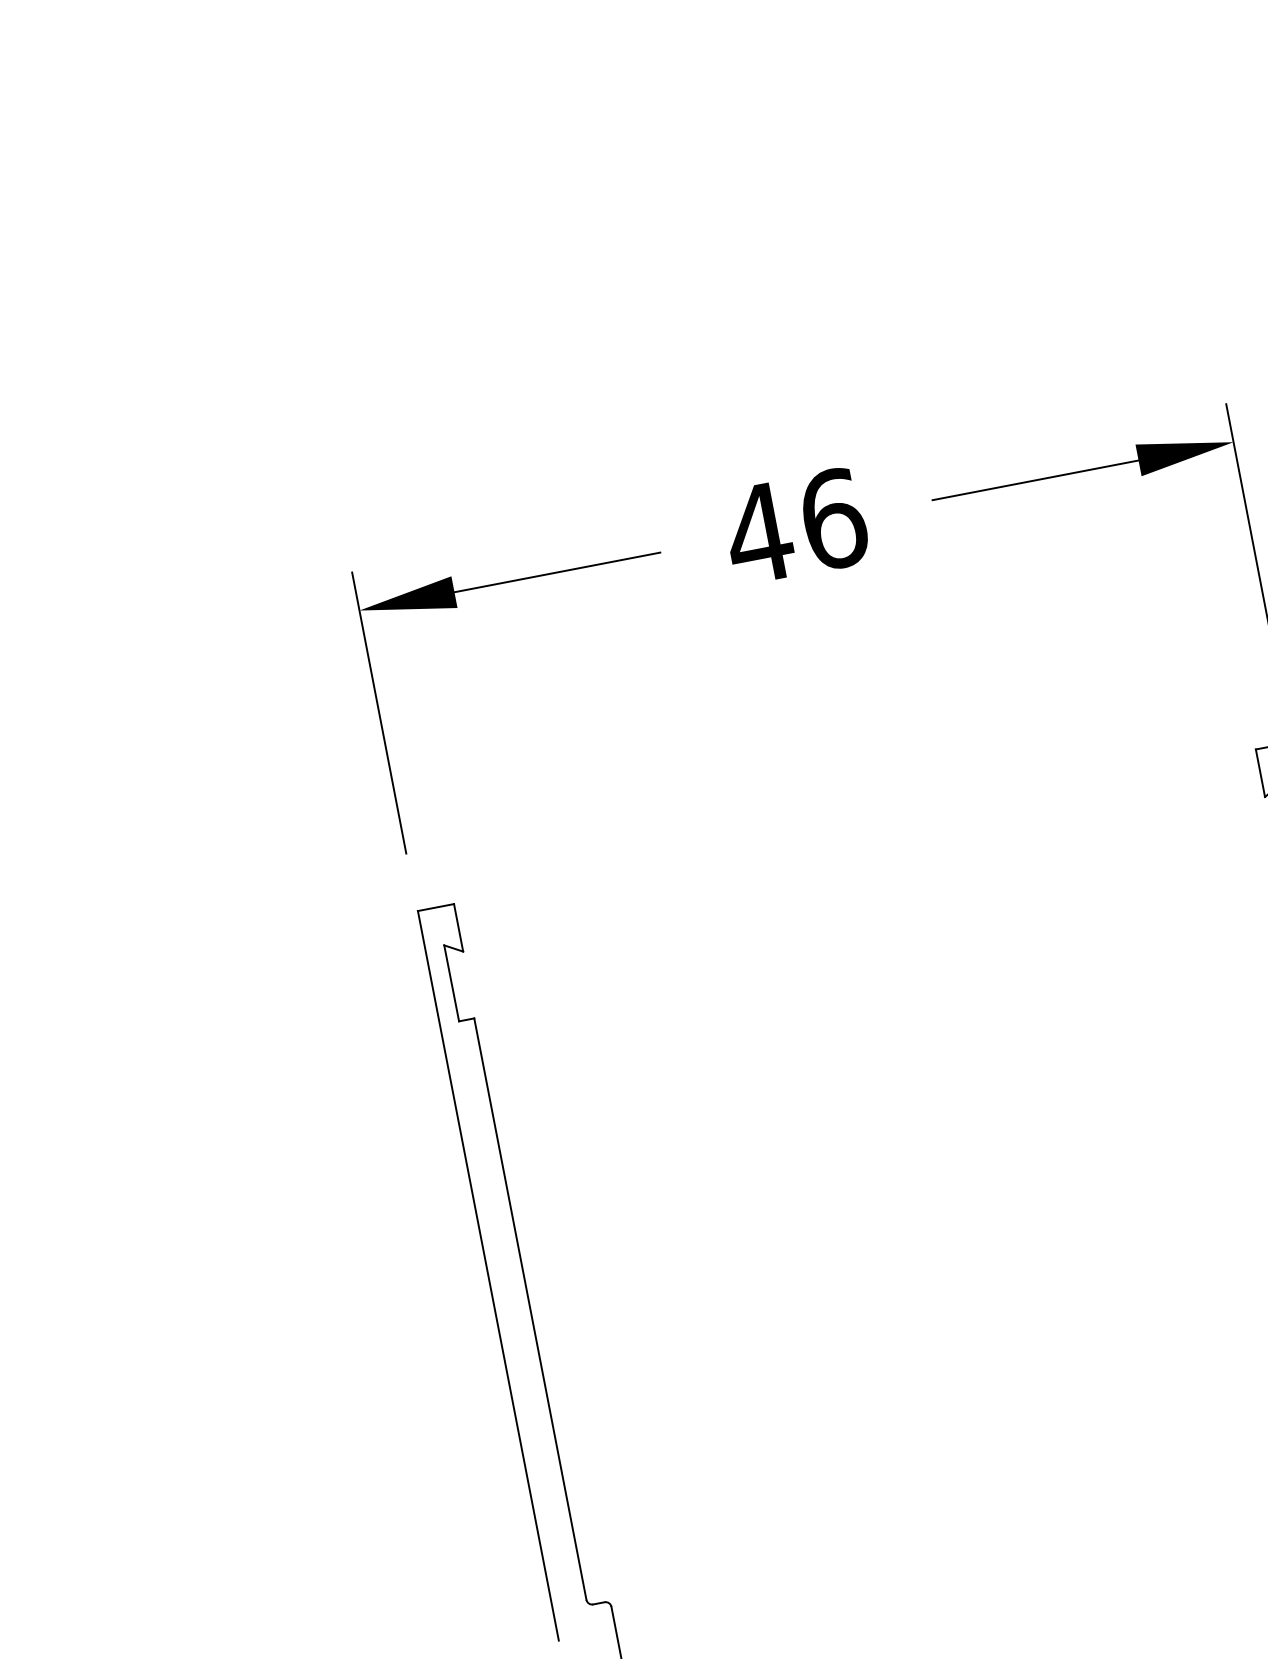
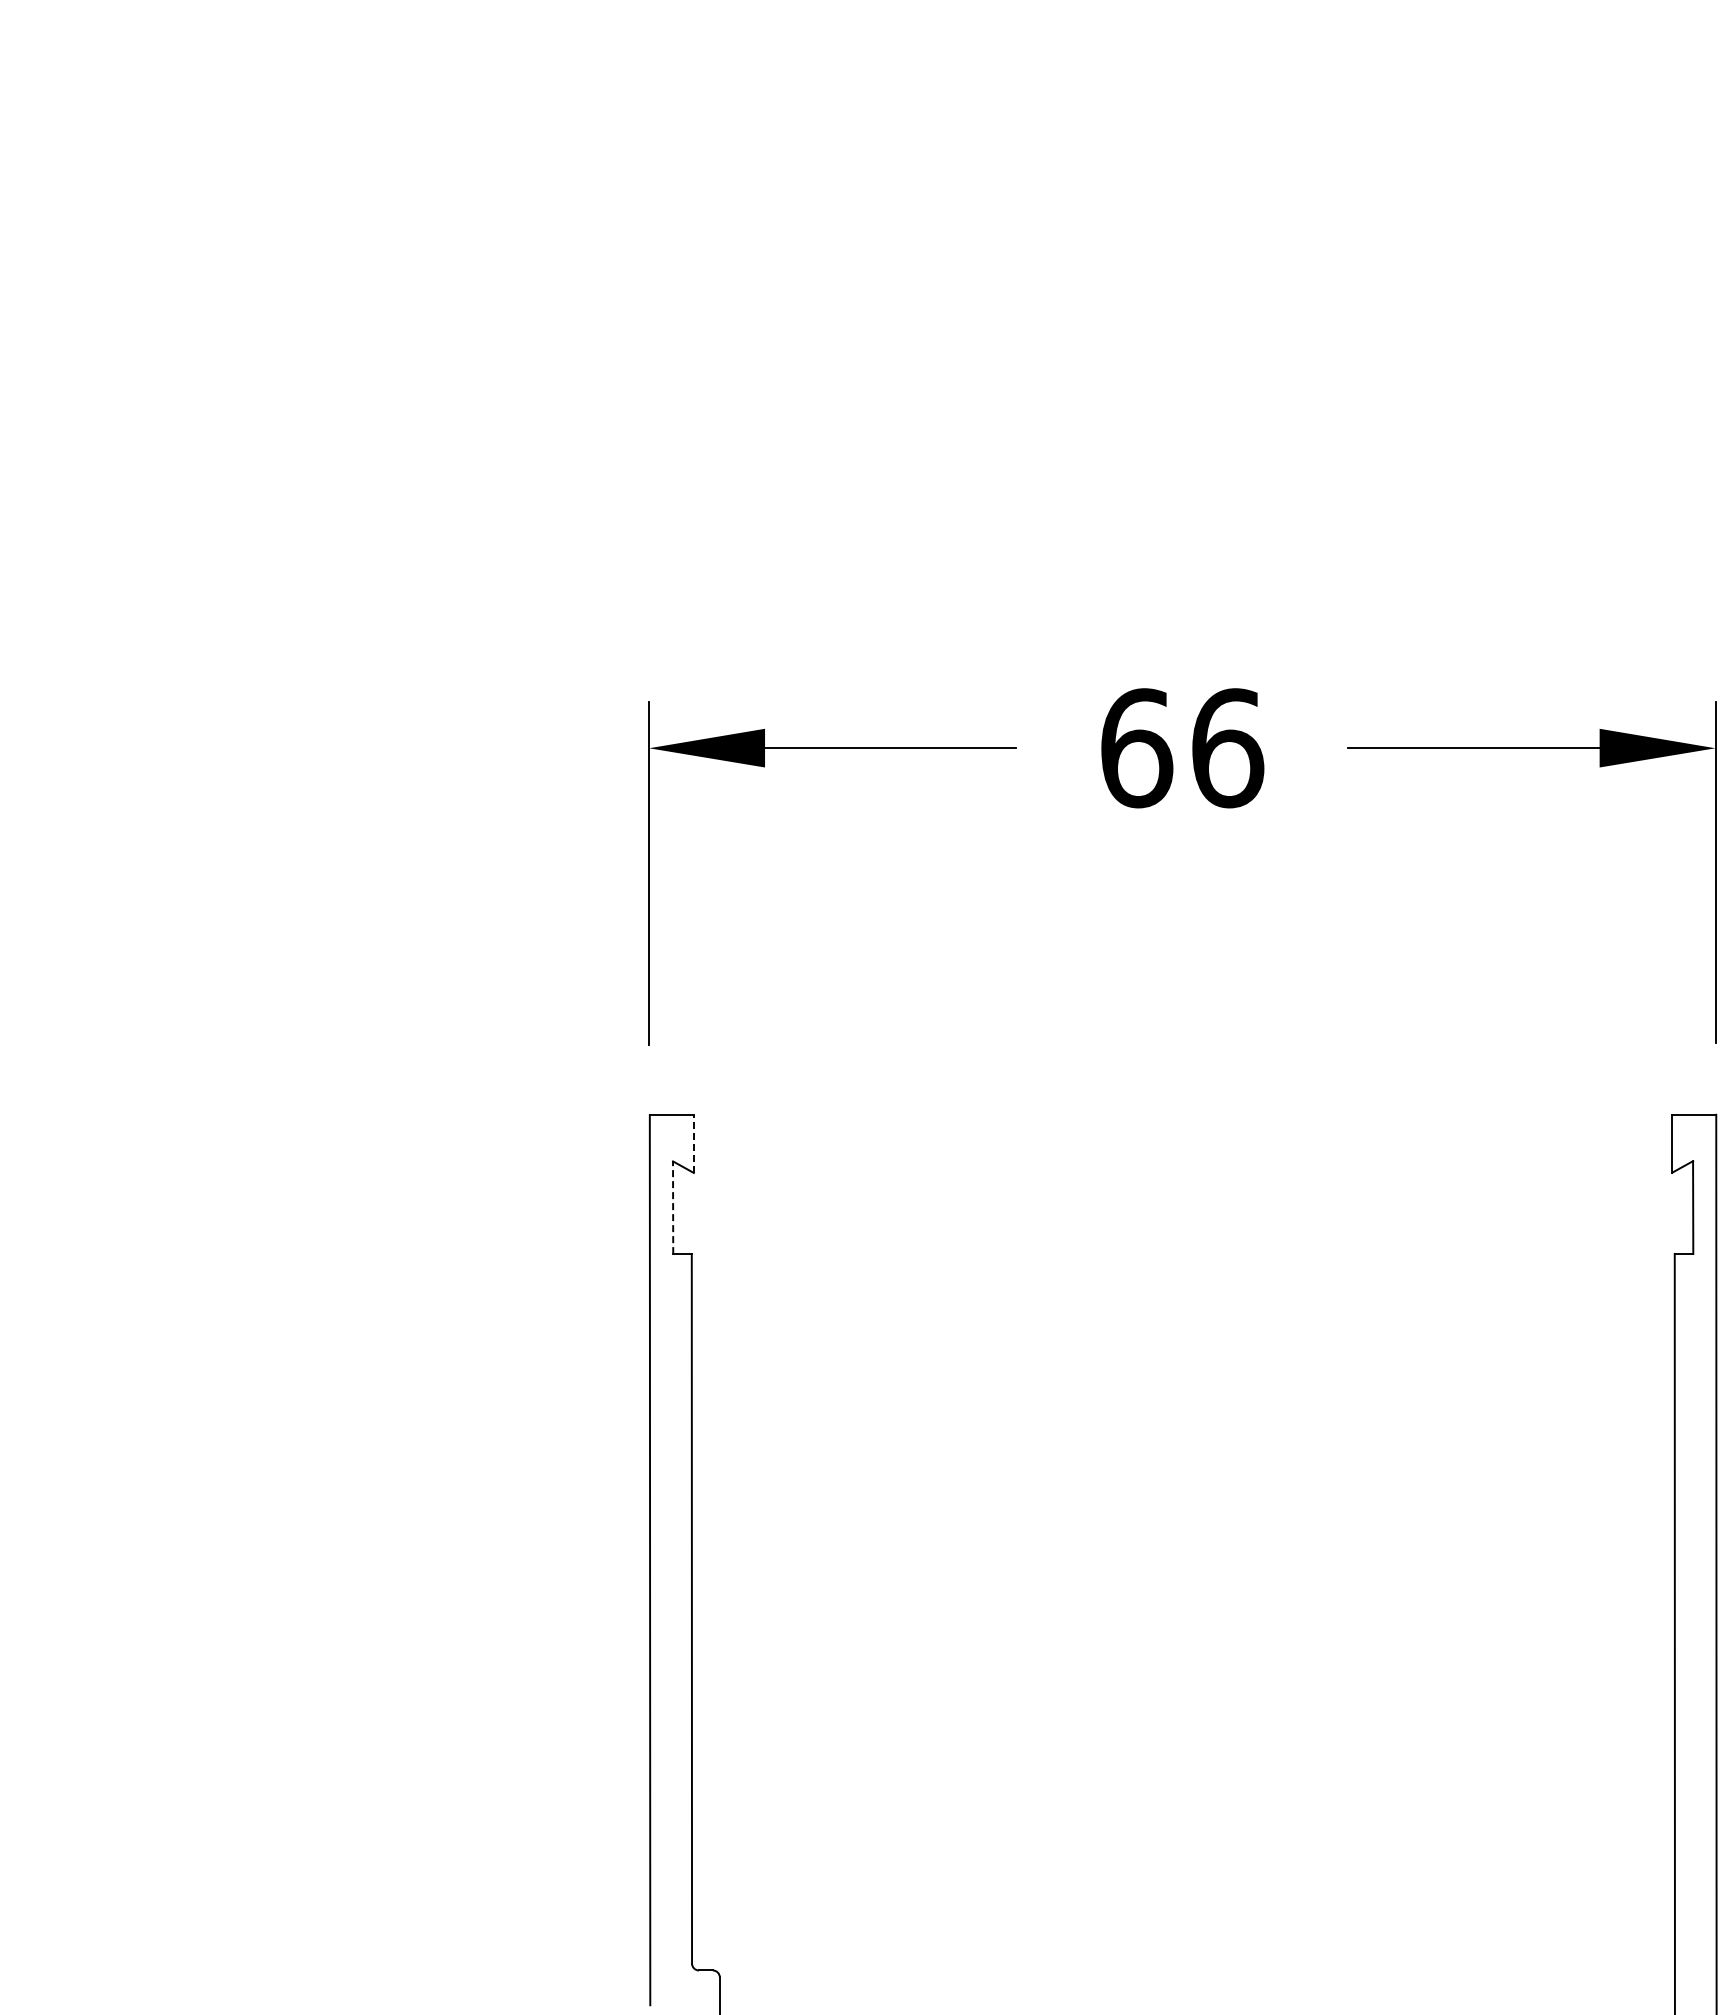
text: (758, 533) -> (1136, 748), 46 -> 66
line: (458, 928) -> (693, 1144), solid -> dashed
line: (451, 983) -> (673, 1207), solid -> dashed

